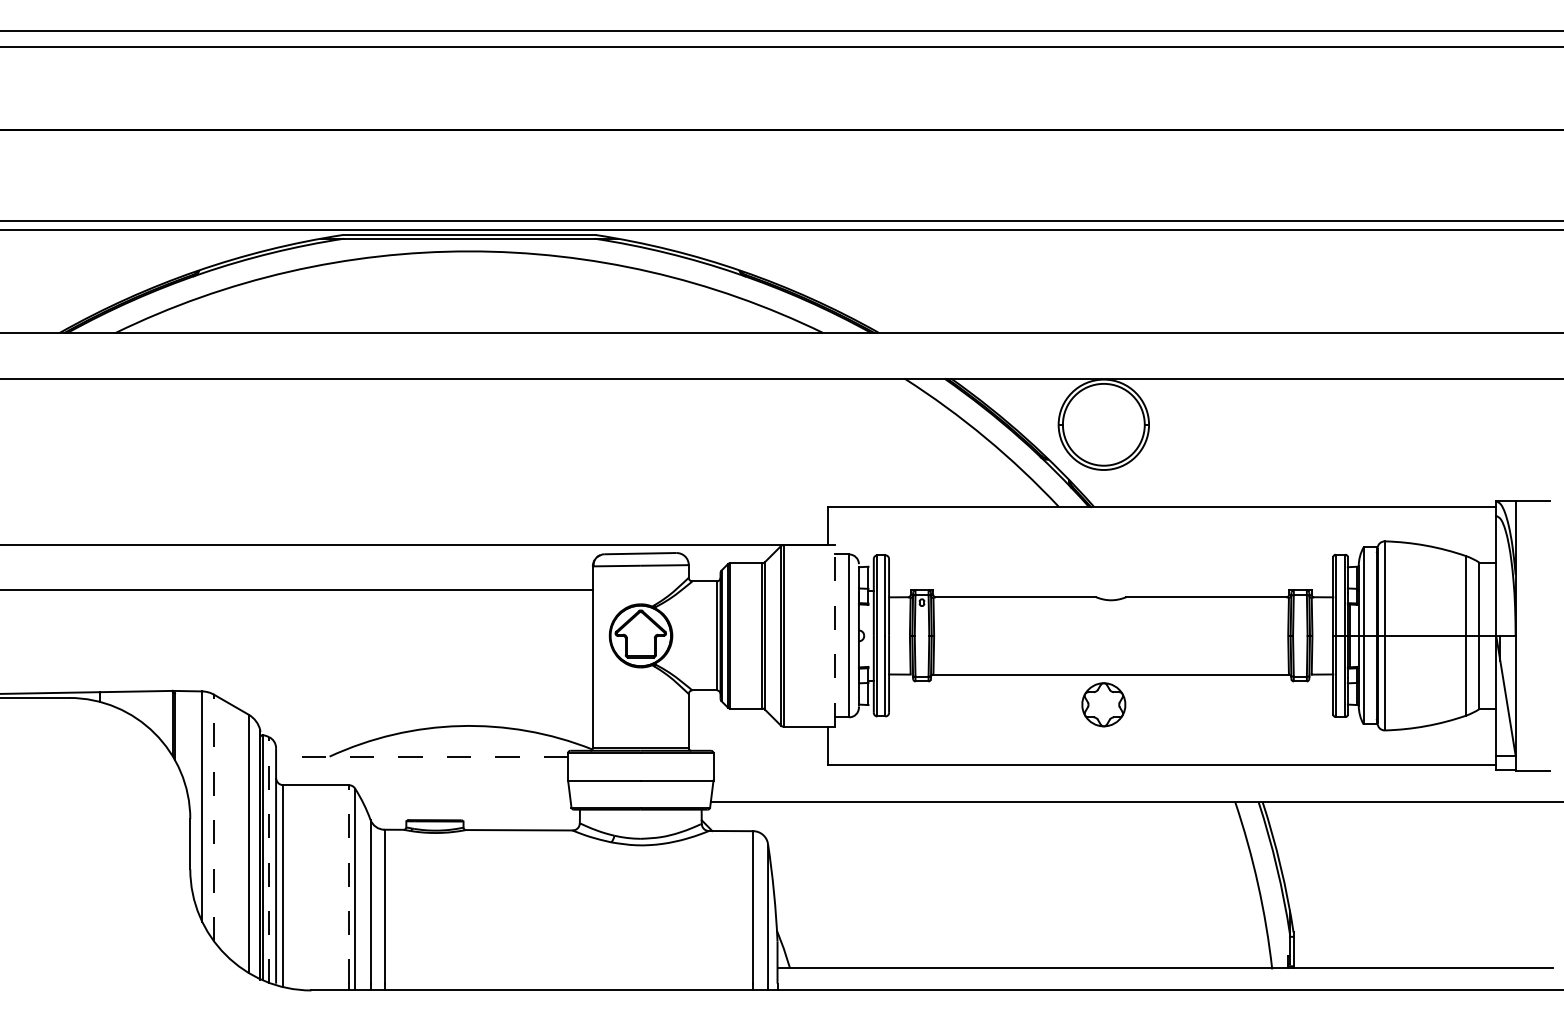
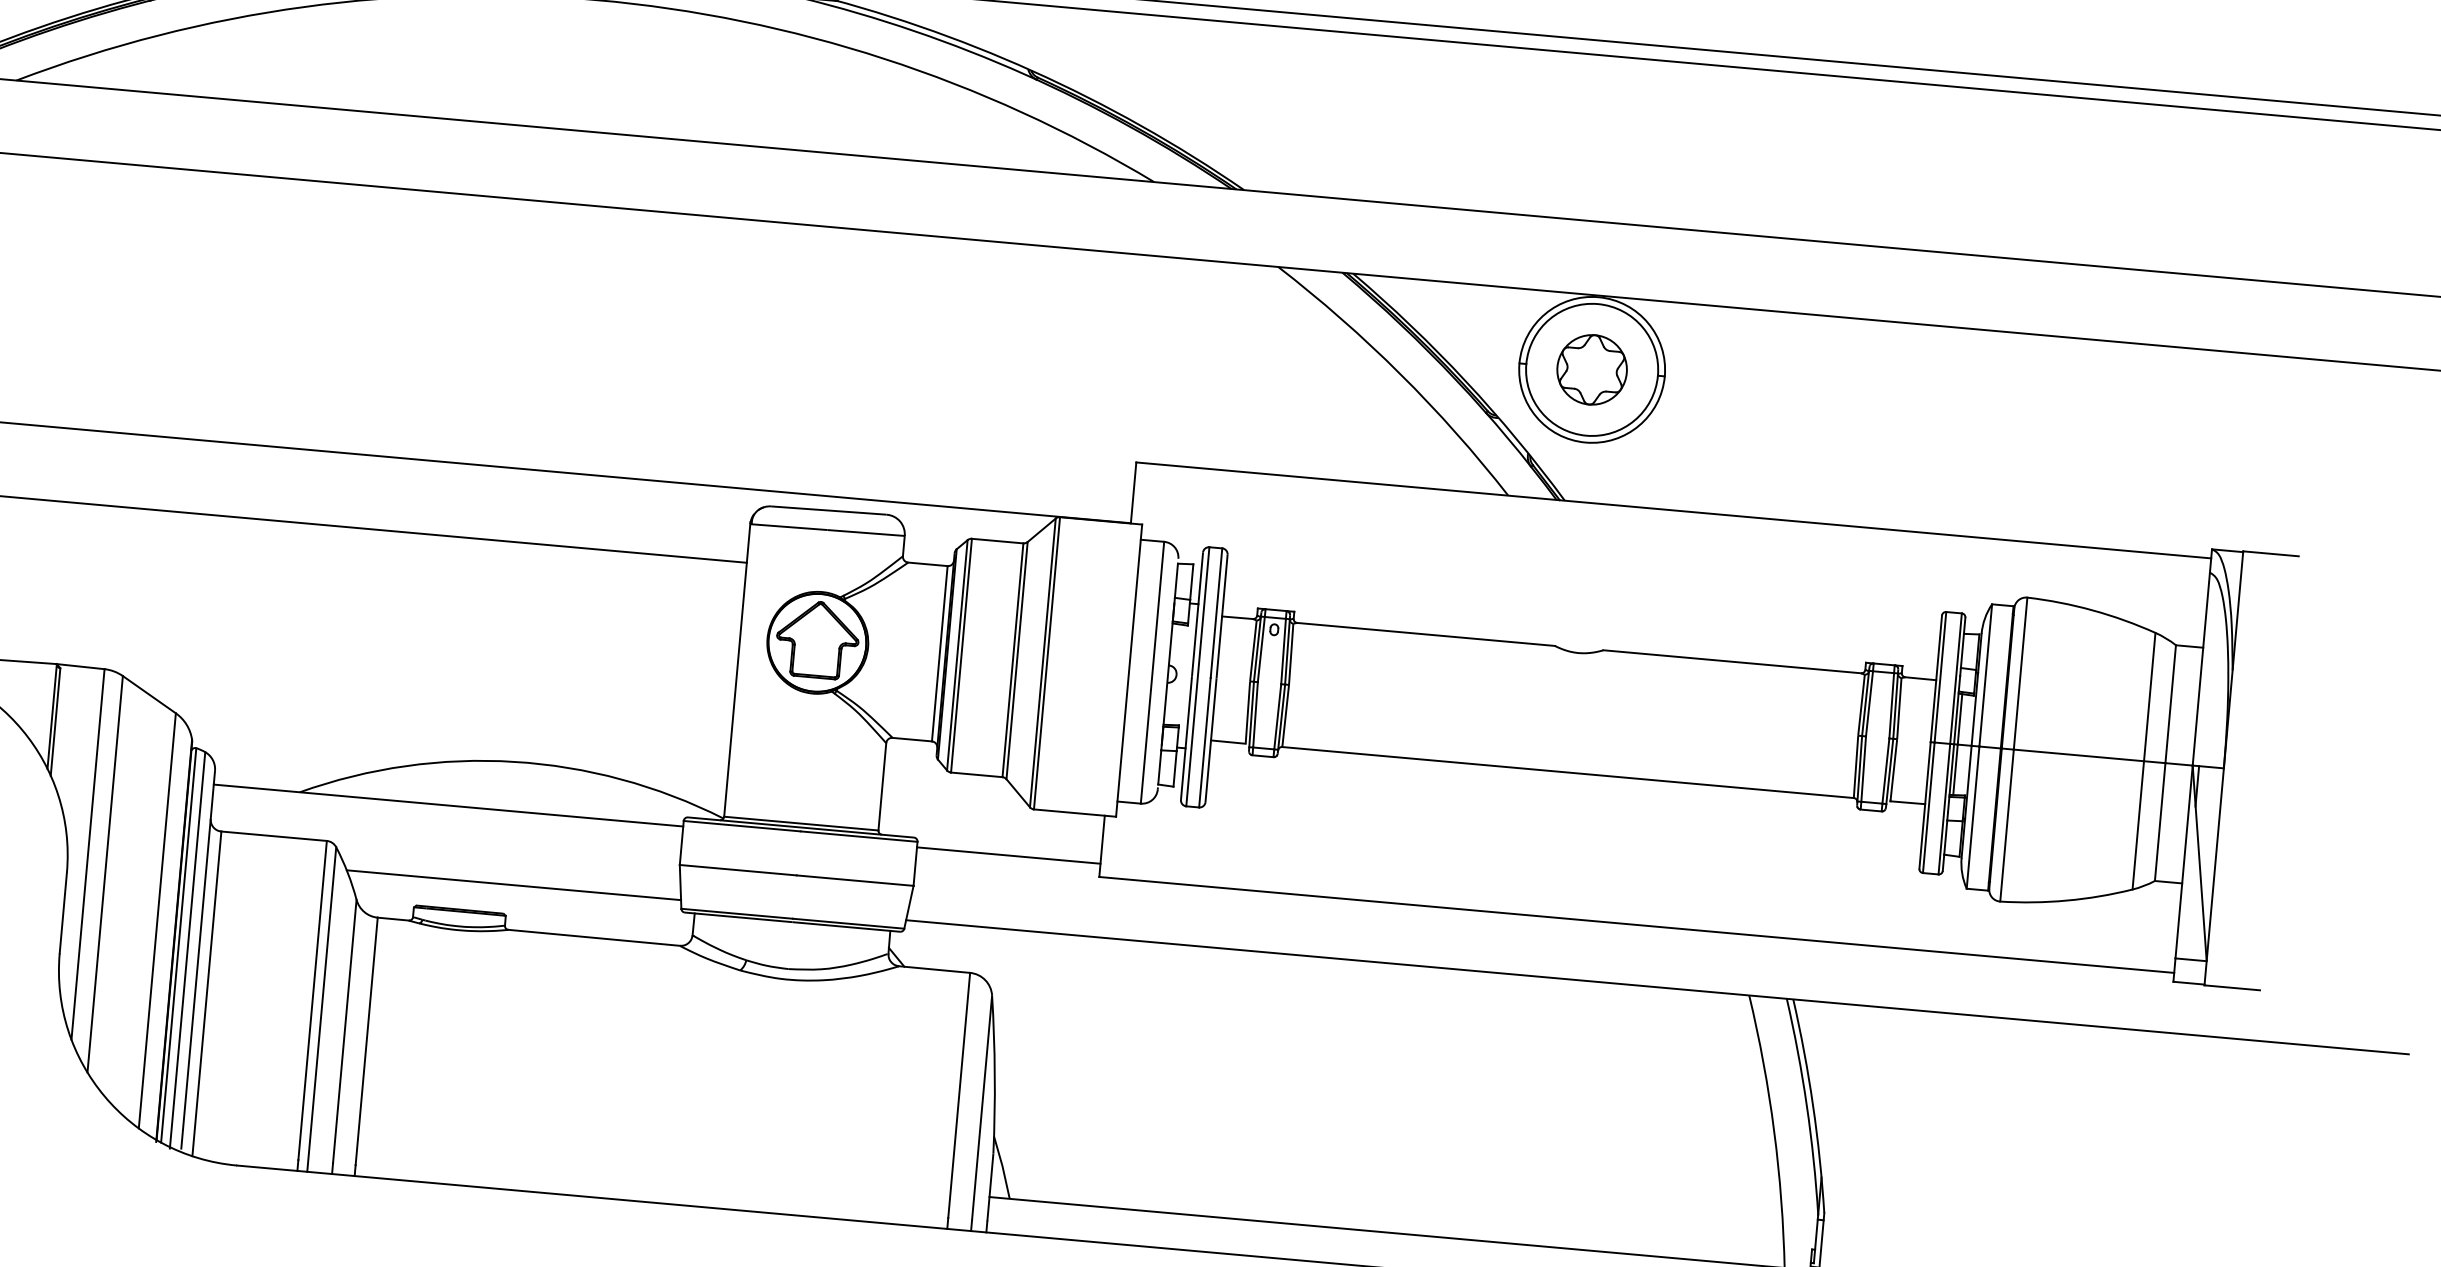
line: (834, 635) -> (1128, 669), dashed -> solid
part: (1103, 704) -> (1591, 369), moved
line: (421, 756) -> (447, 805), dashed -> solid
line: (770, 756) -> (1008, 855), added
line: (466, 802) -> (513, 885), added
line: (214, 817) -> (106, 873), dashed -> solid
line: (269, 859) -> (188, 949), dashed -> solid
line: (348, 883) -> (312, 998), dashed -> solid

